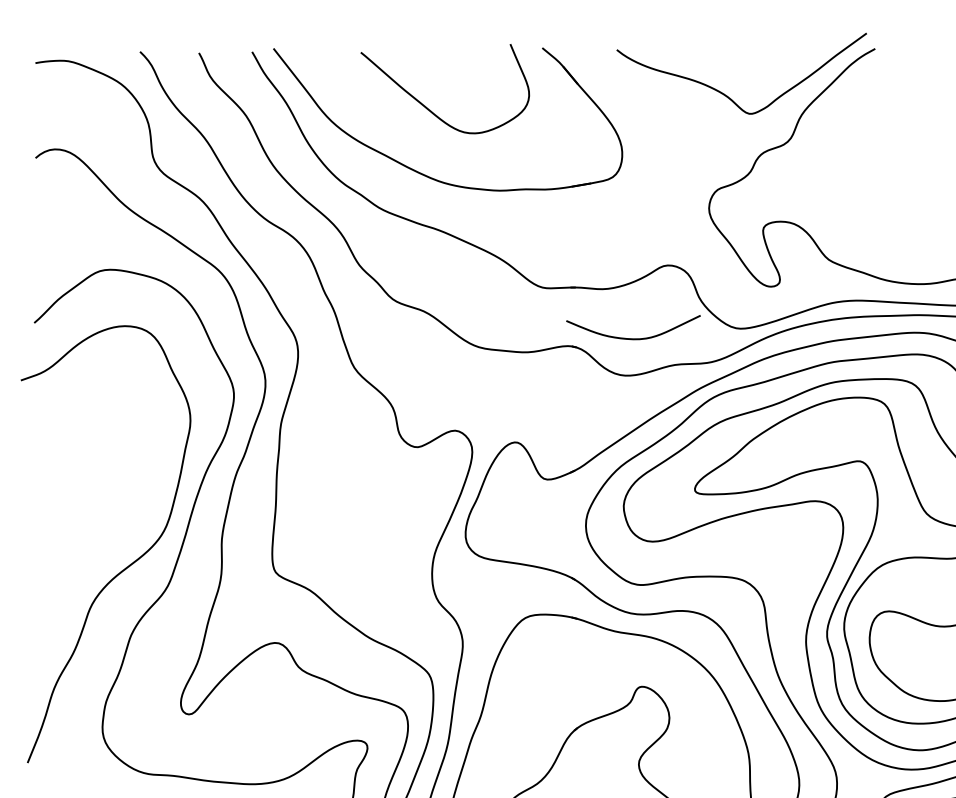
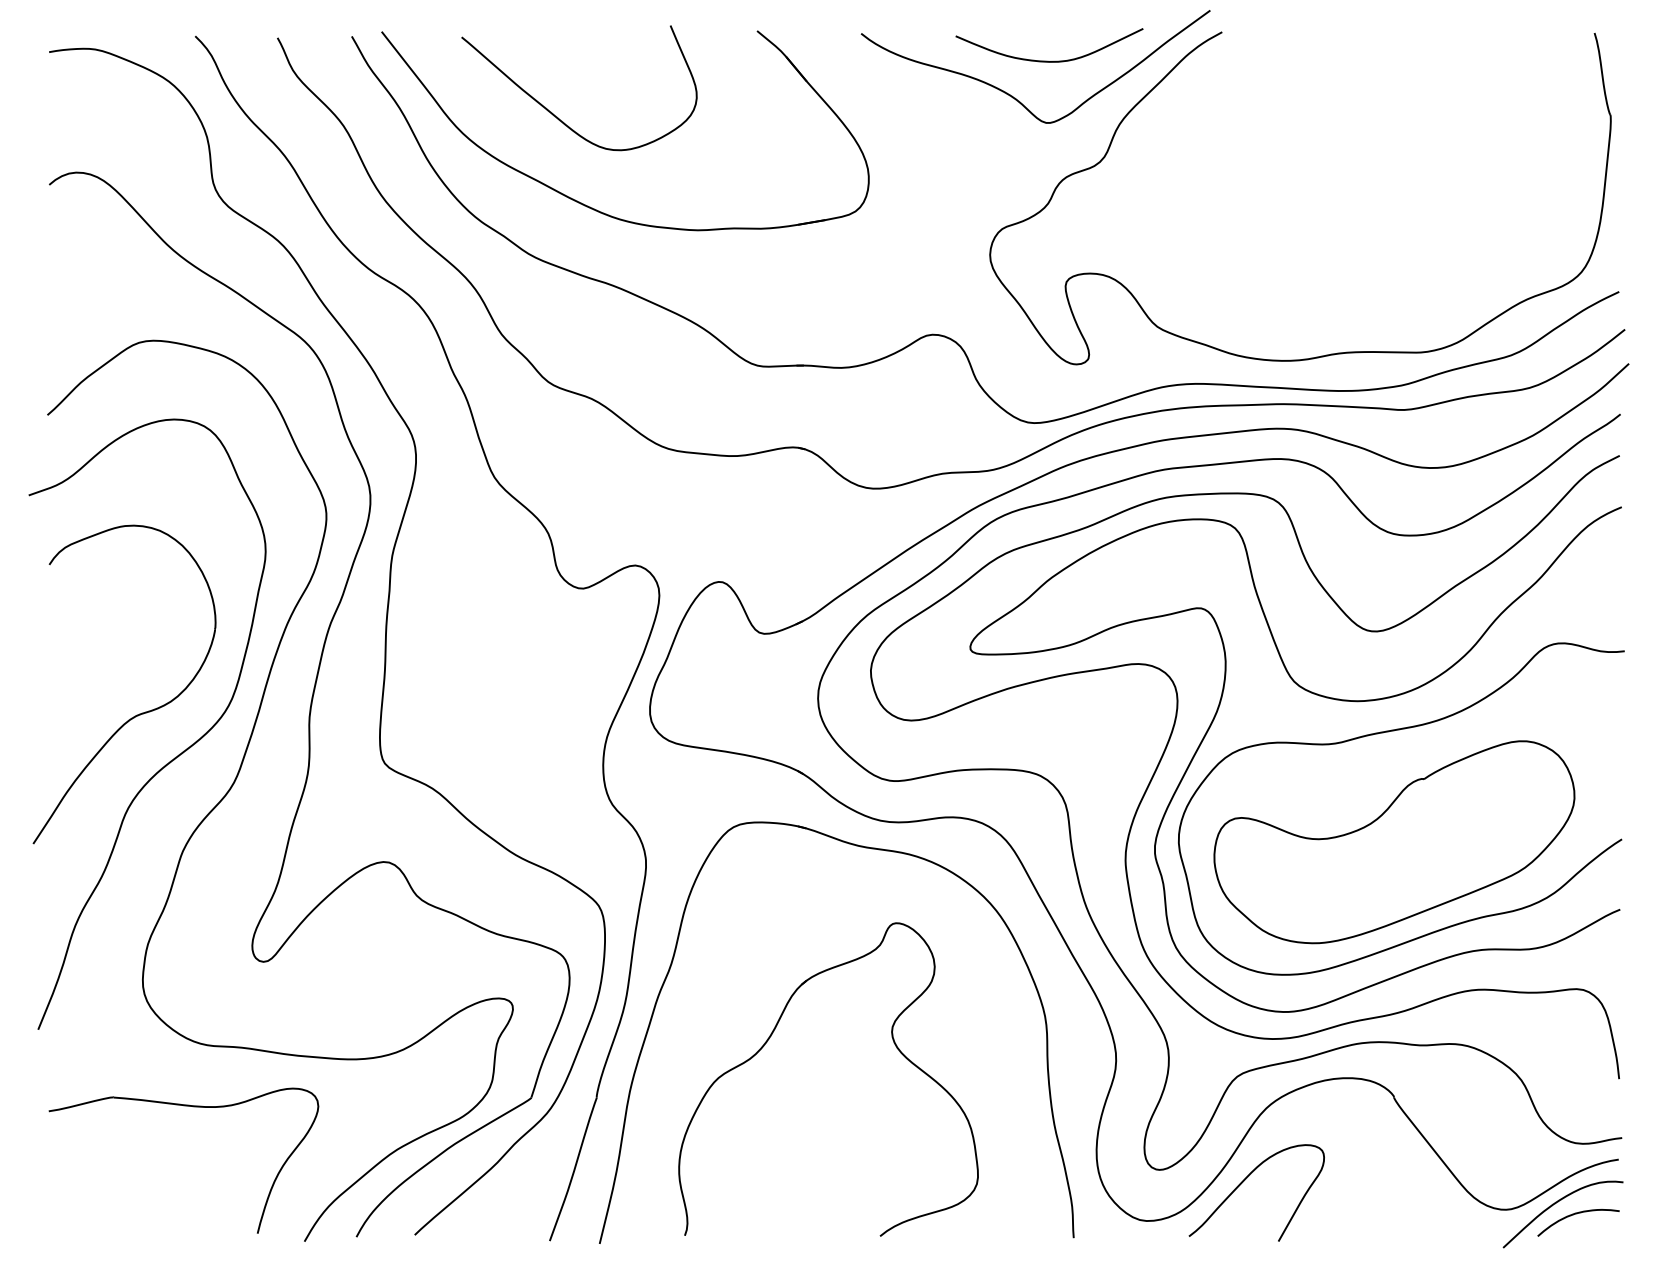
curve: (429, 109) -> (557, 116), moved
curve: (632, 338) -> (1047, 60), moved
part: (100, 536) -> (139, 713), added

